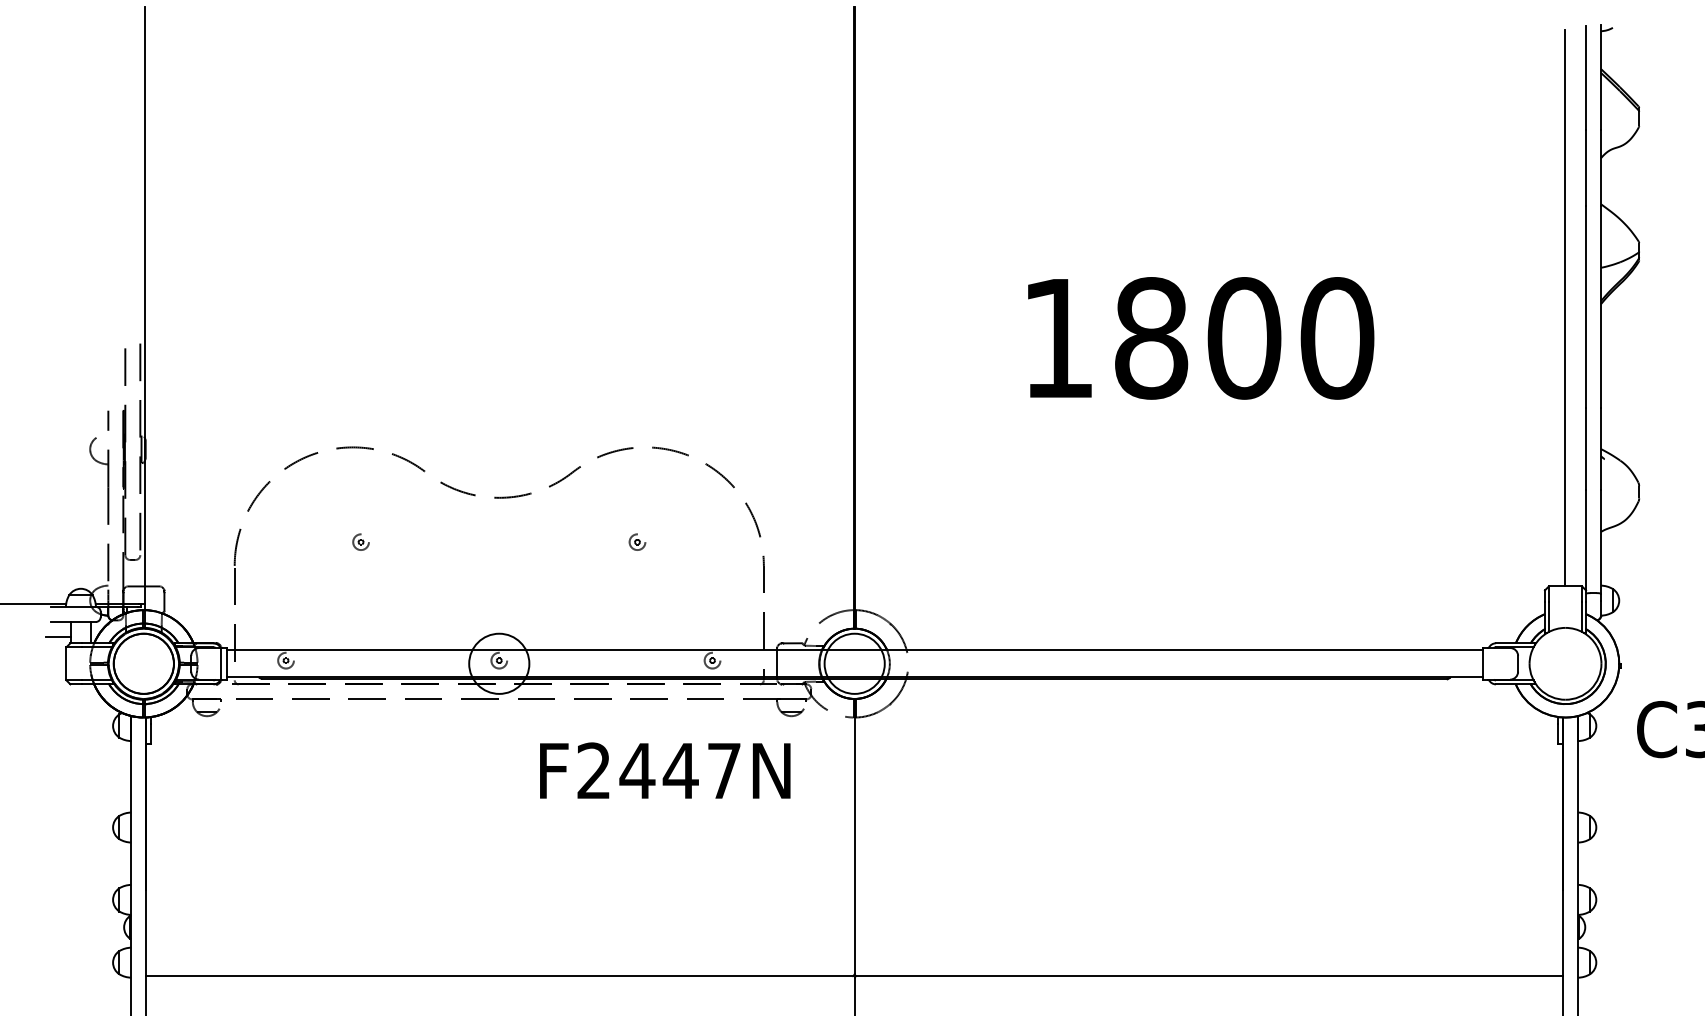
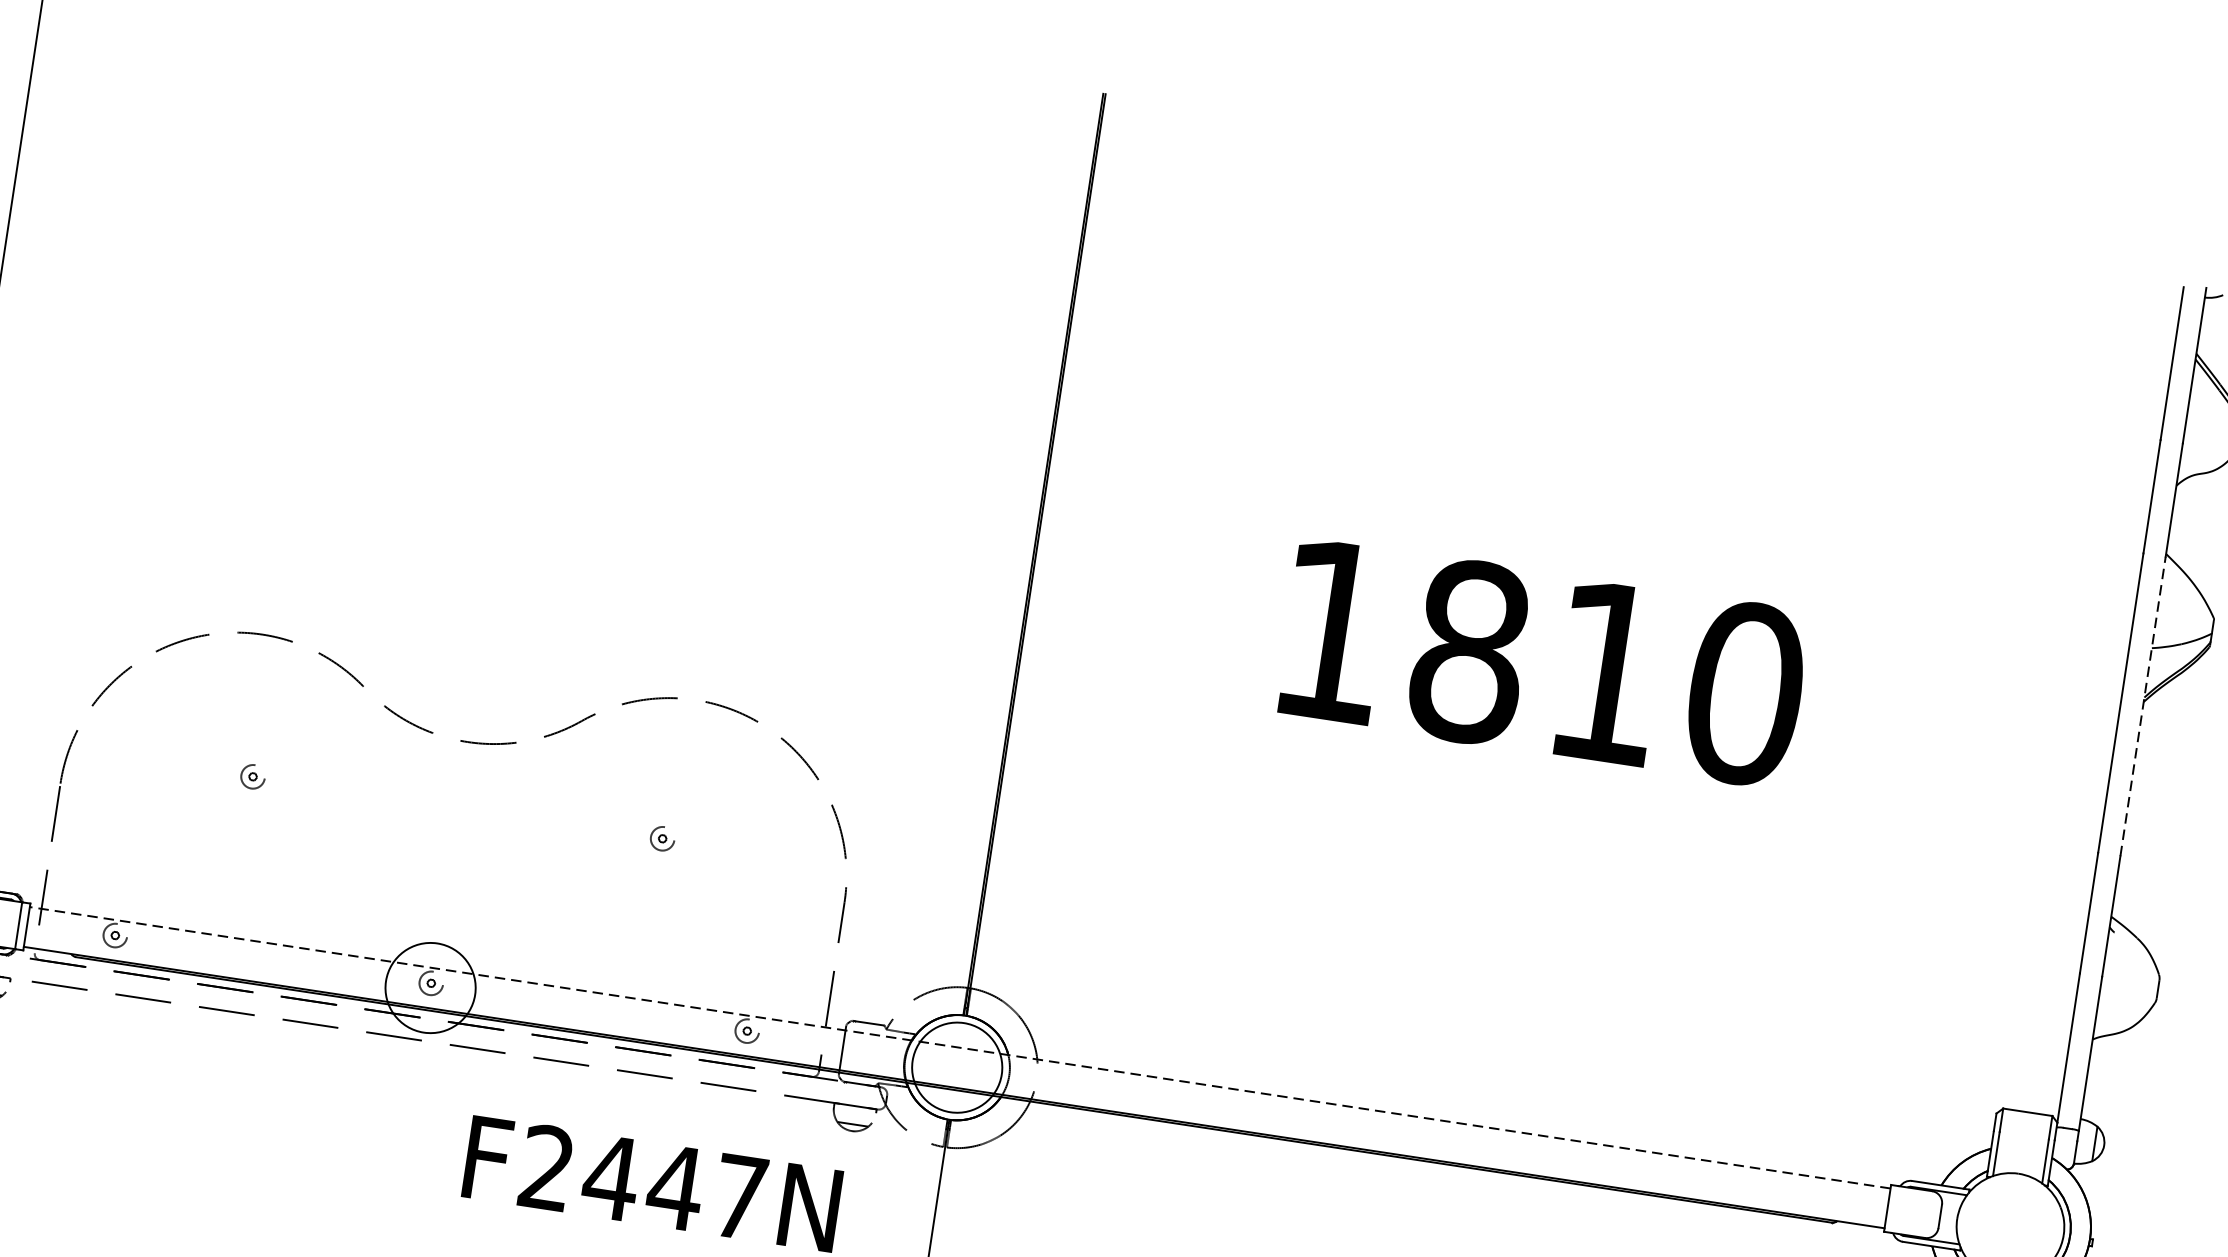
line: (1601, 306) -> (2143, 705), solid -> dashed
line: (1564, 308) -> (2088, 700), removed
text: (1244, 338) -> (1607, 672), 1800 -> 1810
line: (854, 650) -> (959, 1047), solid -> dashed

